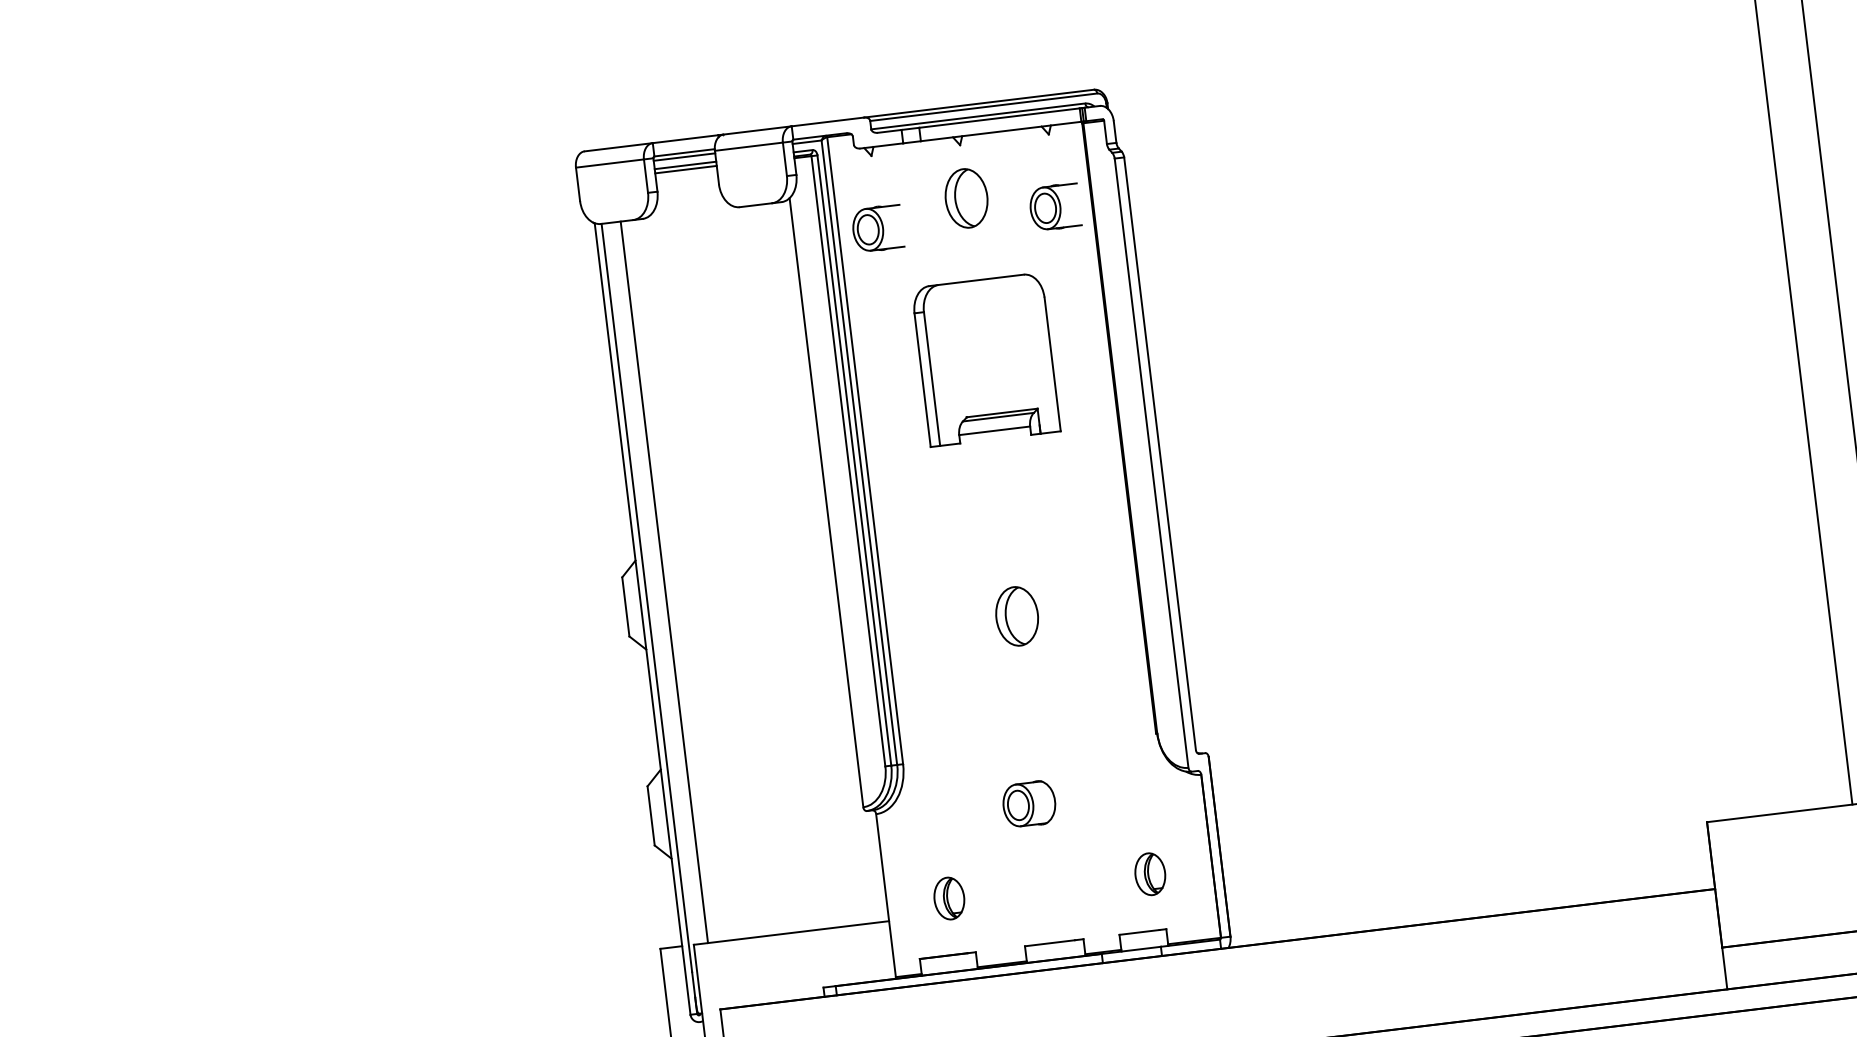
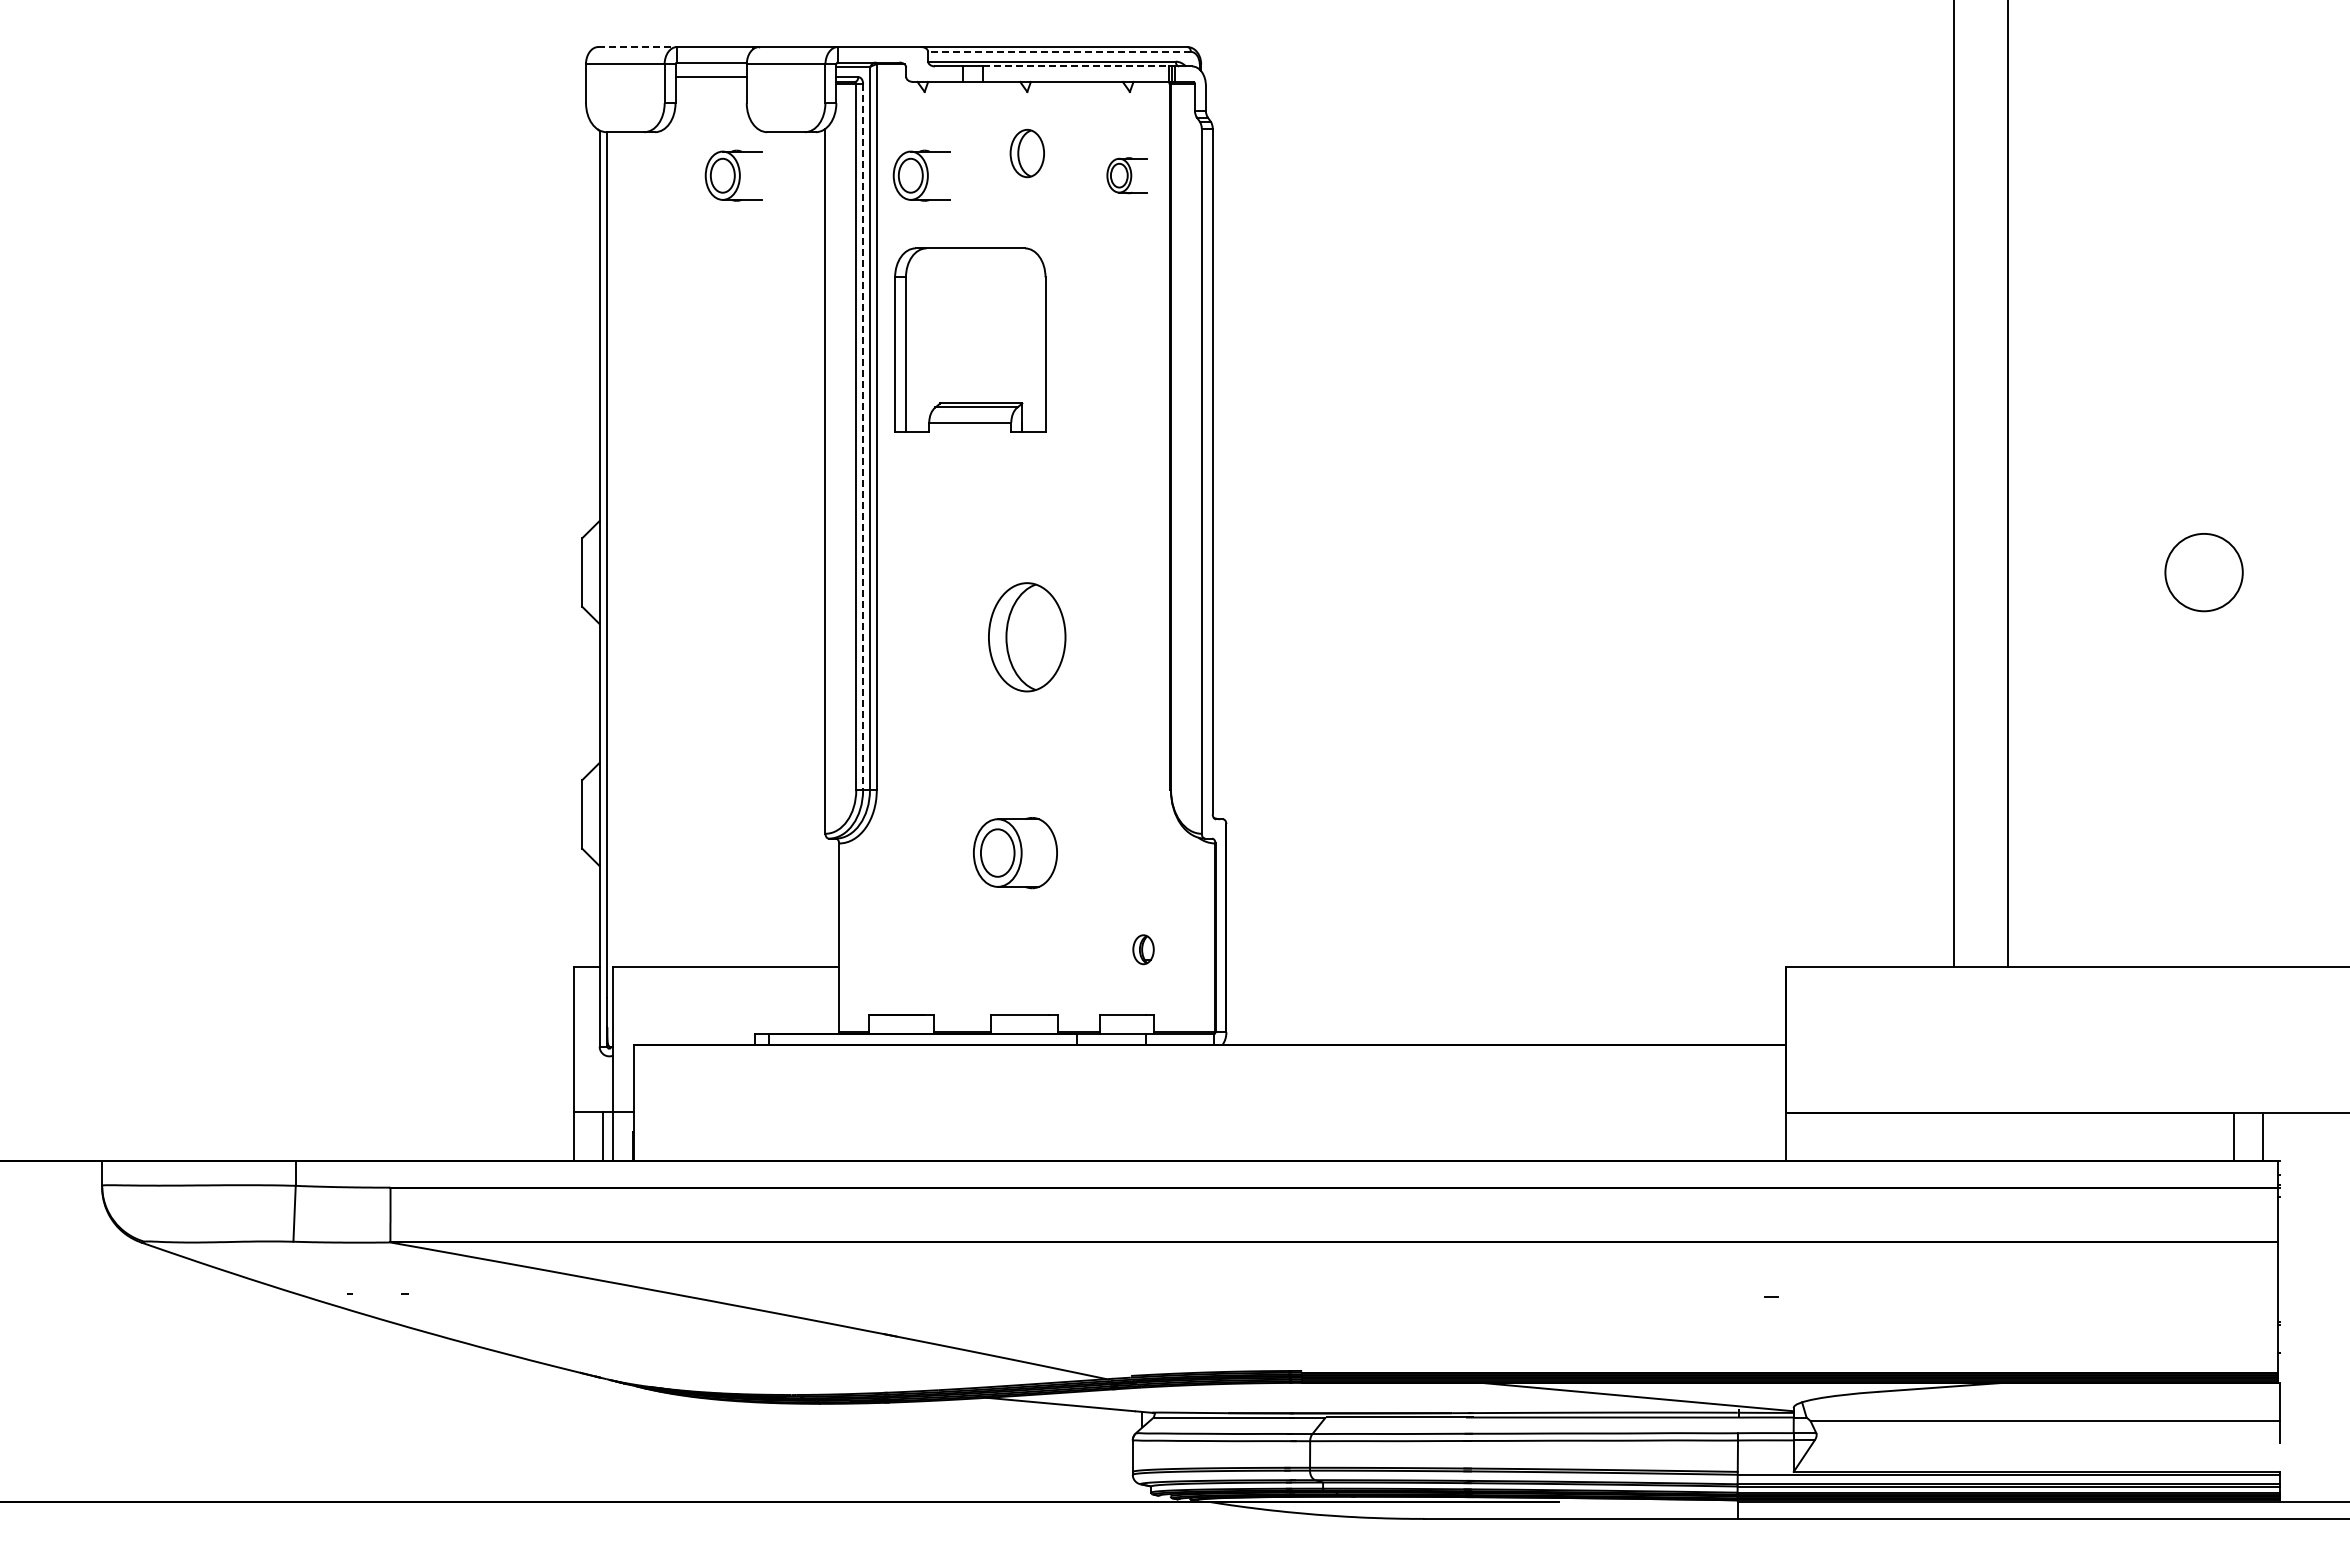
line: (982, 107) -> (1058, 51), solid -> dashed
line: (999, 118) -> (1075, 66), solid -> dashed
line: (619, 147) -> (638, 47), solid -> dashed
line: (683, 157) -> (710, 67), removed
line: (685, 169) -> (710, 81), removed
part: (966, 198) -> (1027, 153), size x0.7
part: (1054, 207) -> (1126, 175), size x0.7
part: (715, 248) -> (733, 175), added
part: (986, 359) -> (970, 339), moved
line: (854, 460) -> (863, 437), solid -> dashed
line: (664, 582) -> (629, 549), removed
part: (1017, 616) -> (1027, 637), size x1.6
part: (1028, 804) -> (1014, 853), size x1.4
part: (1150, 873) -> (1143, 949), size x0.6
part: (948, 898) -> (910, 949), removed

